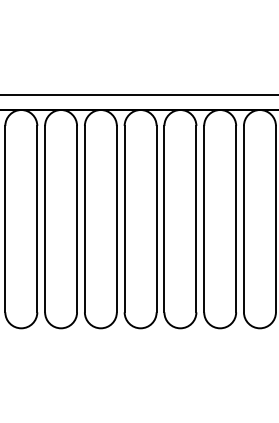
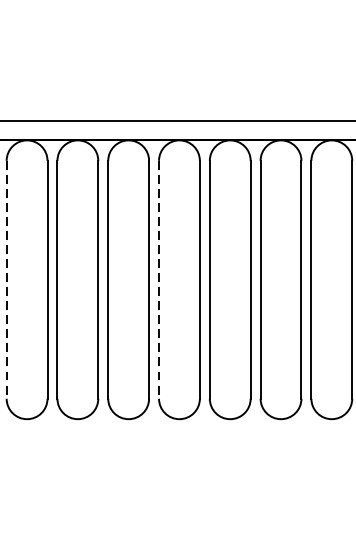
line: (5, 219) -> (6, 280), solid -> dashed
line: (124, 219) -> (158, 280), solid -> dashed

